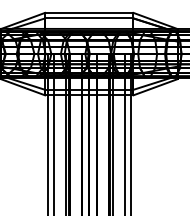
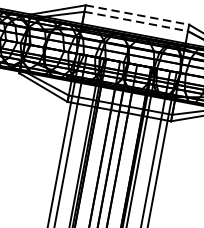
line: (89, 12) -> (137, 14), solid -> dashed
line: (89, 18) -> (136, 21), solid -> dashed

